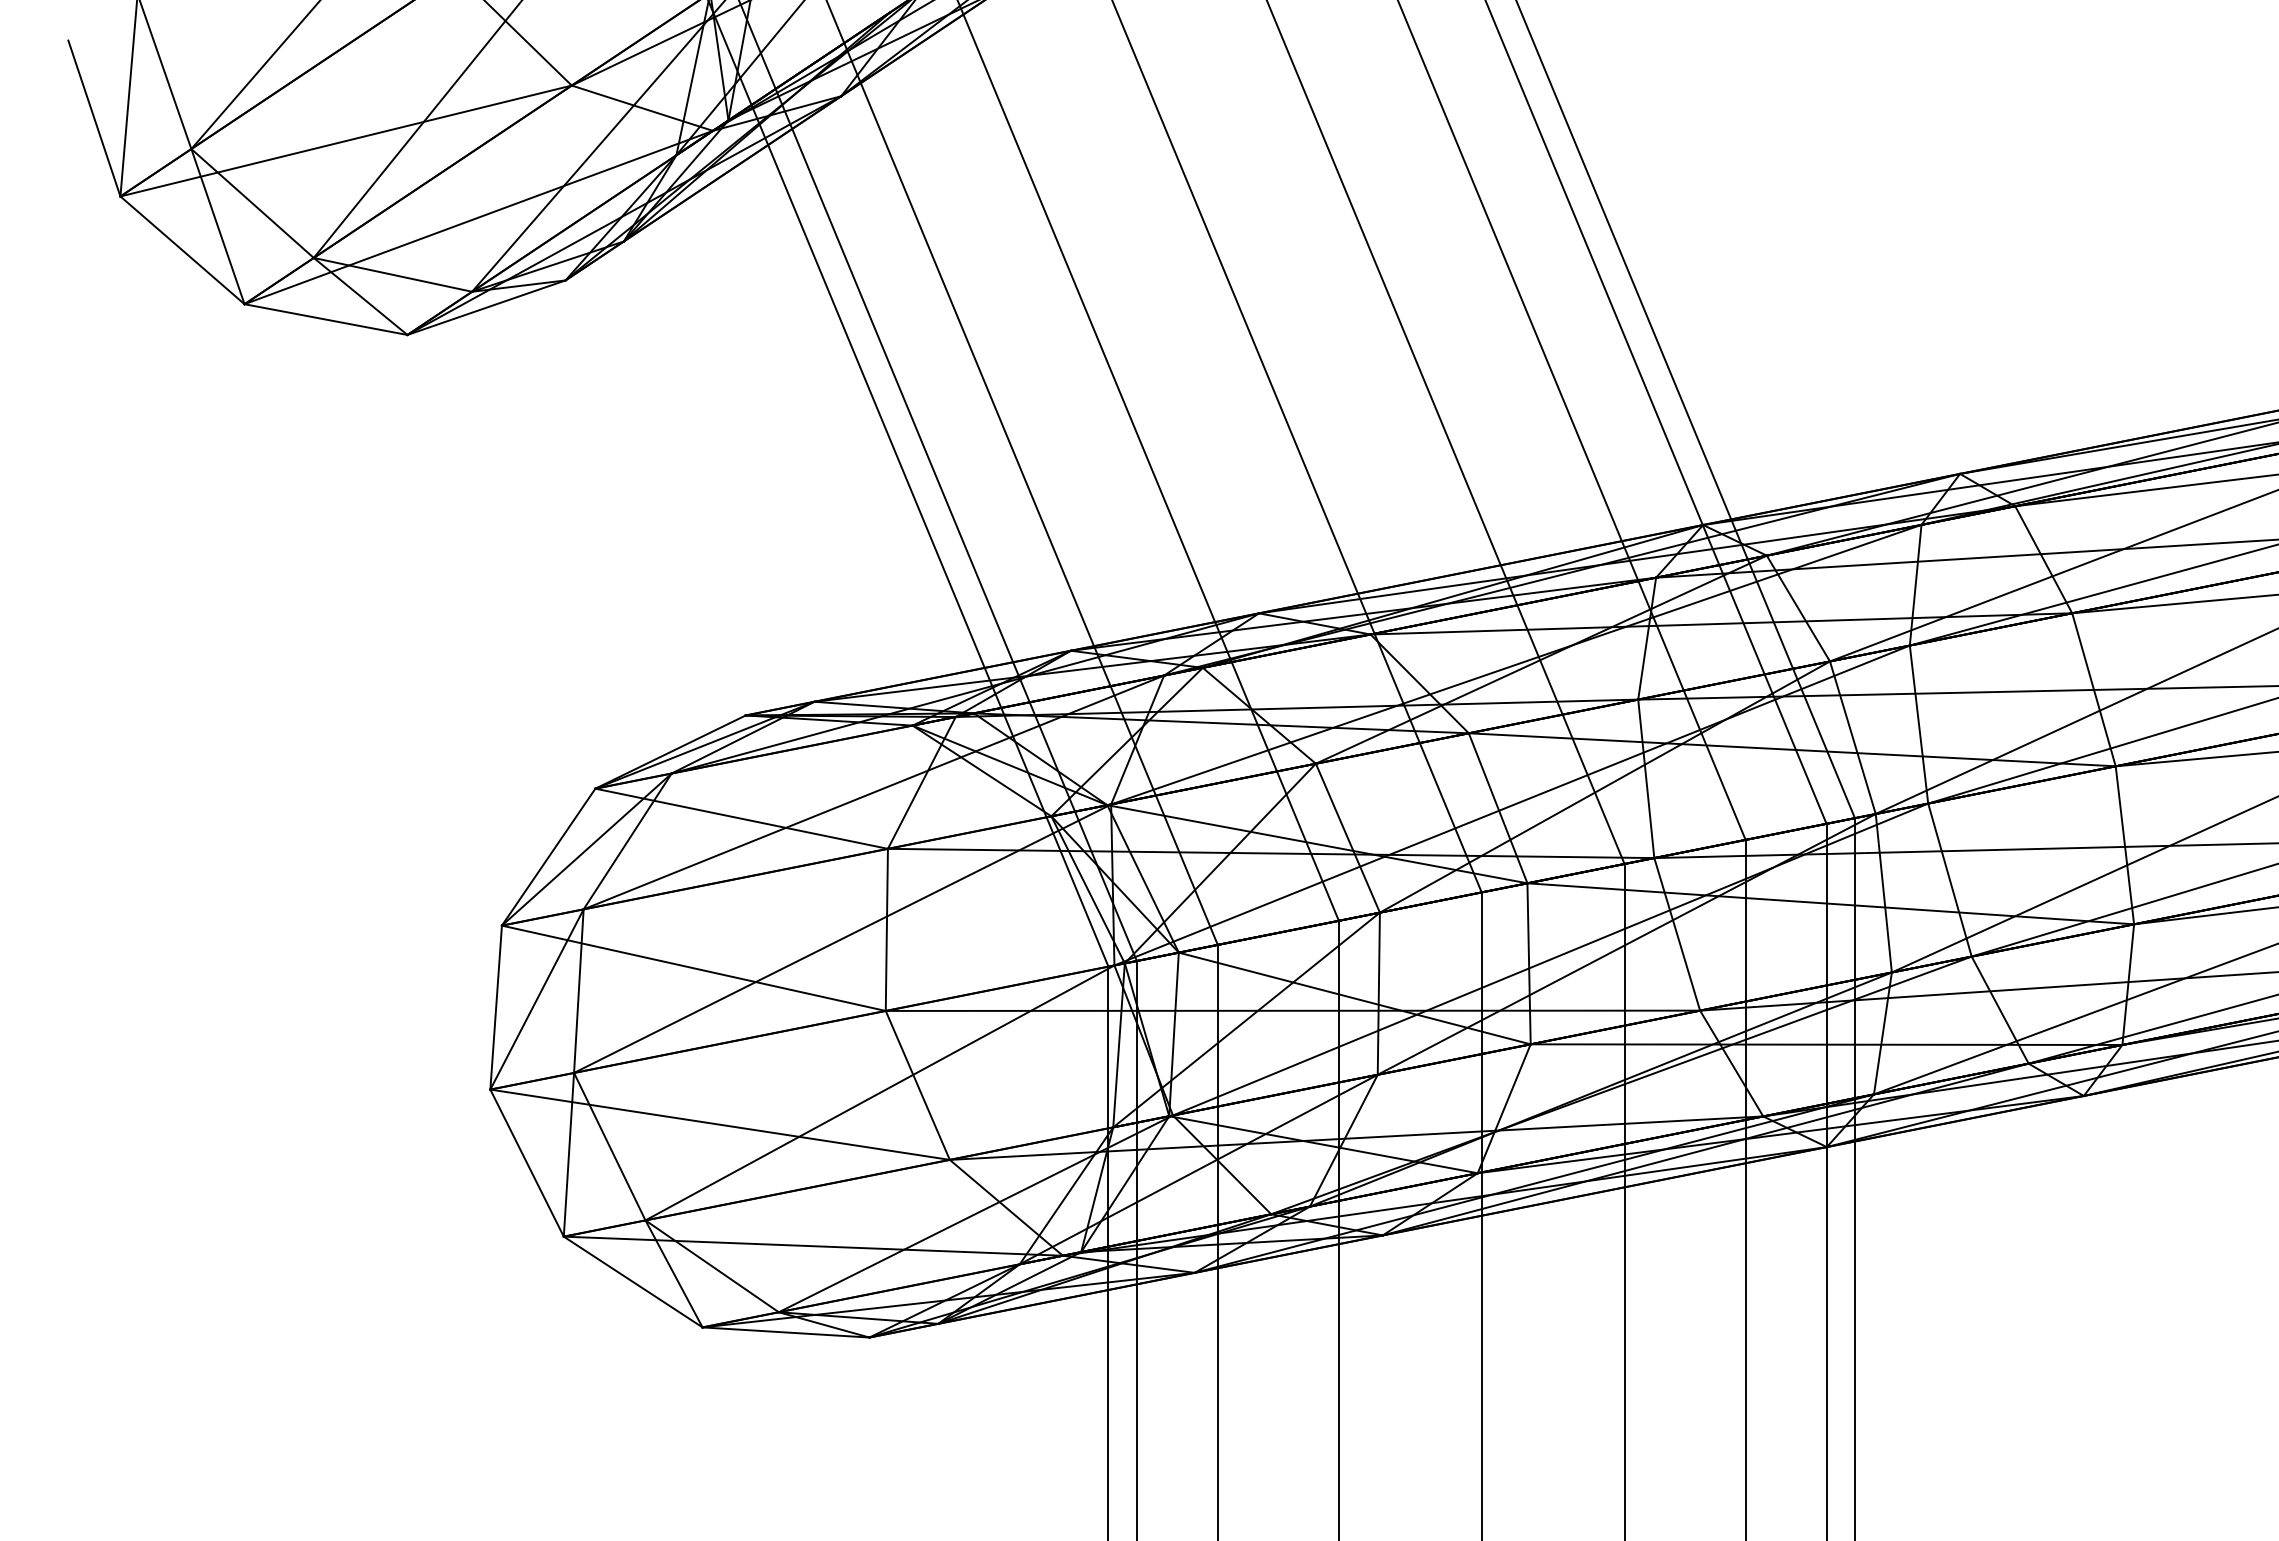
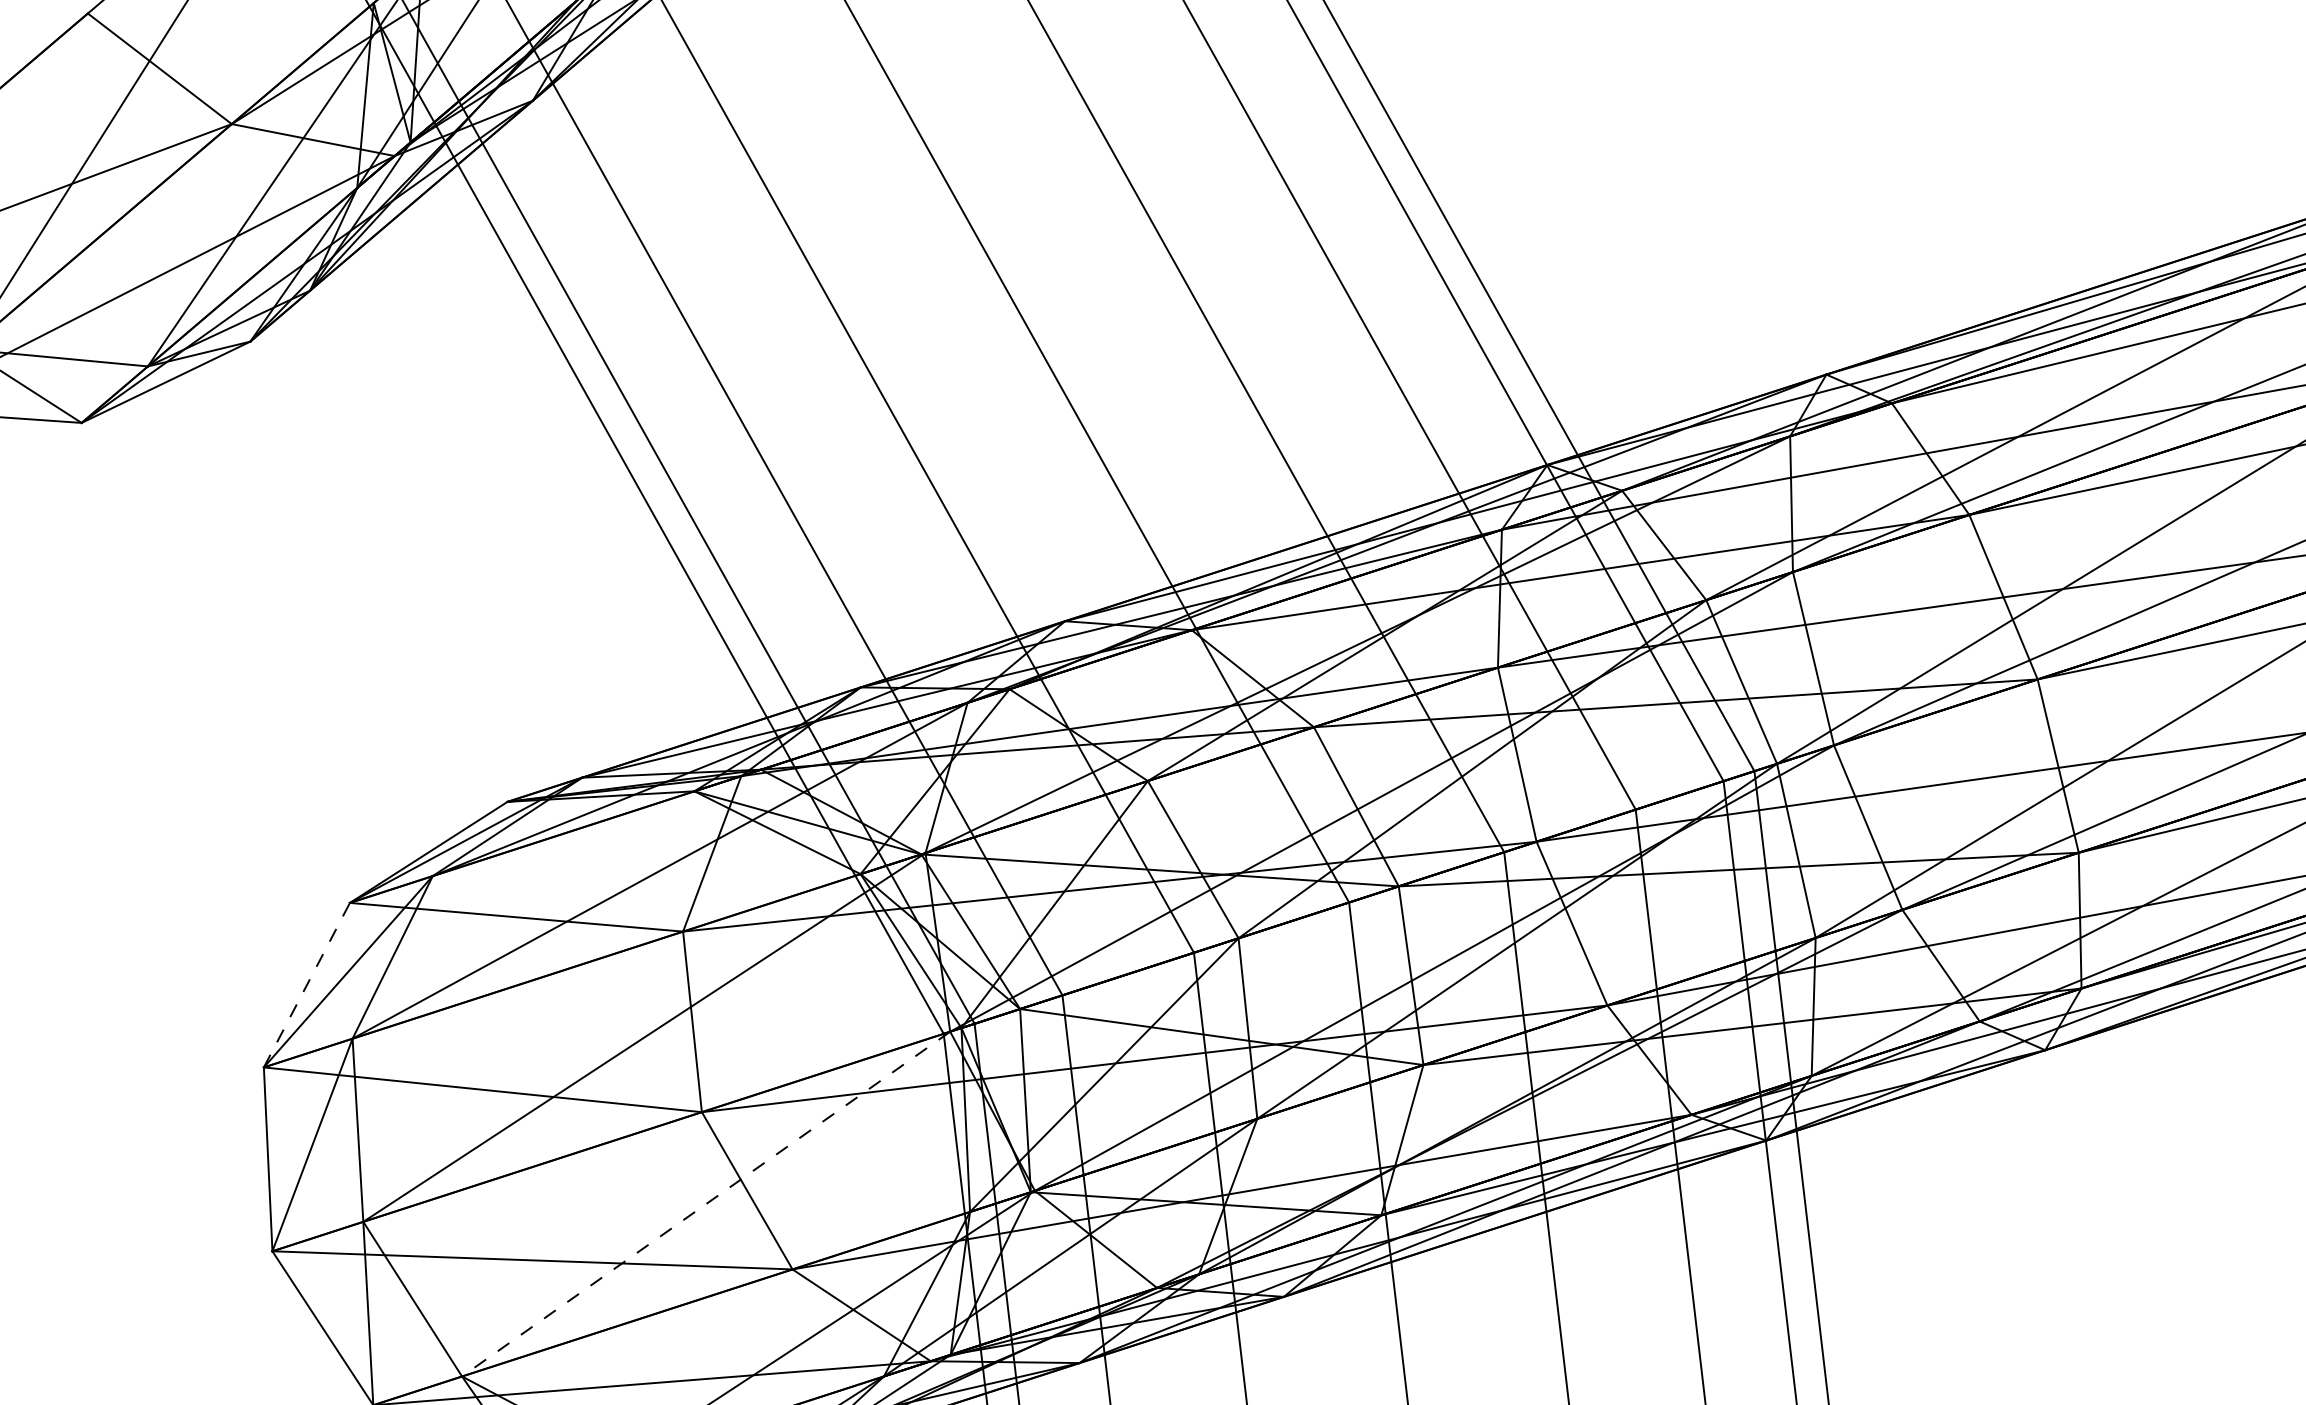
line: (548, 857) -> (306, 985), solid -> dashed
line: (879, 1092) -> (705, 1203), solid -> dashed

